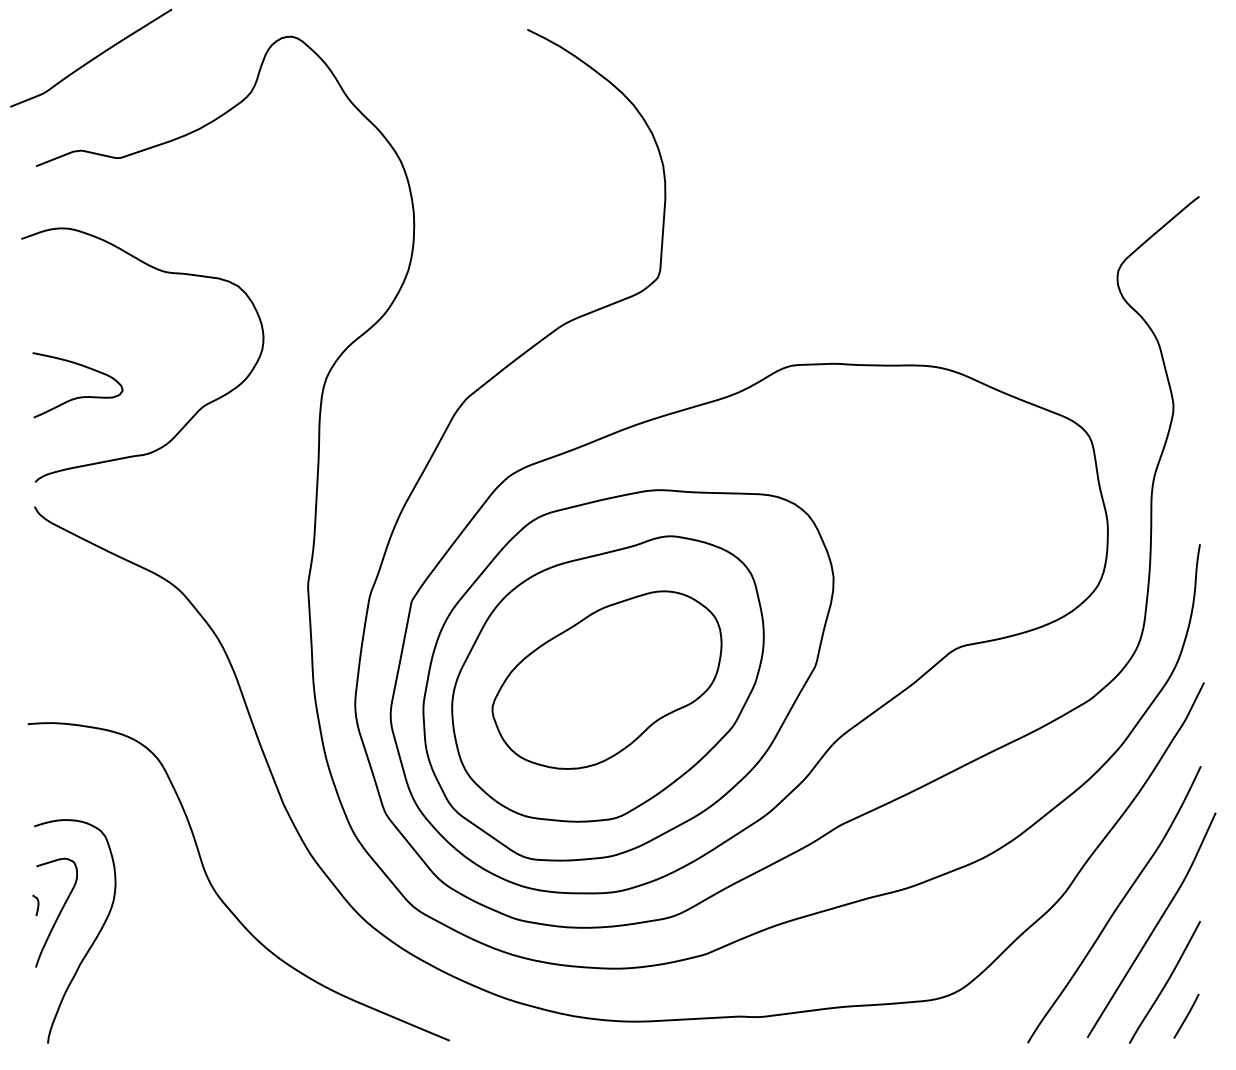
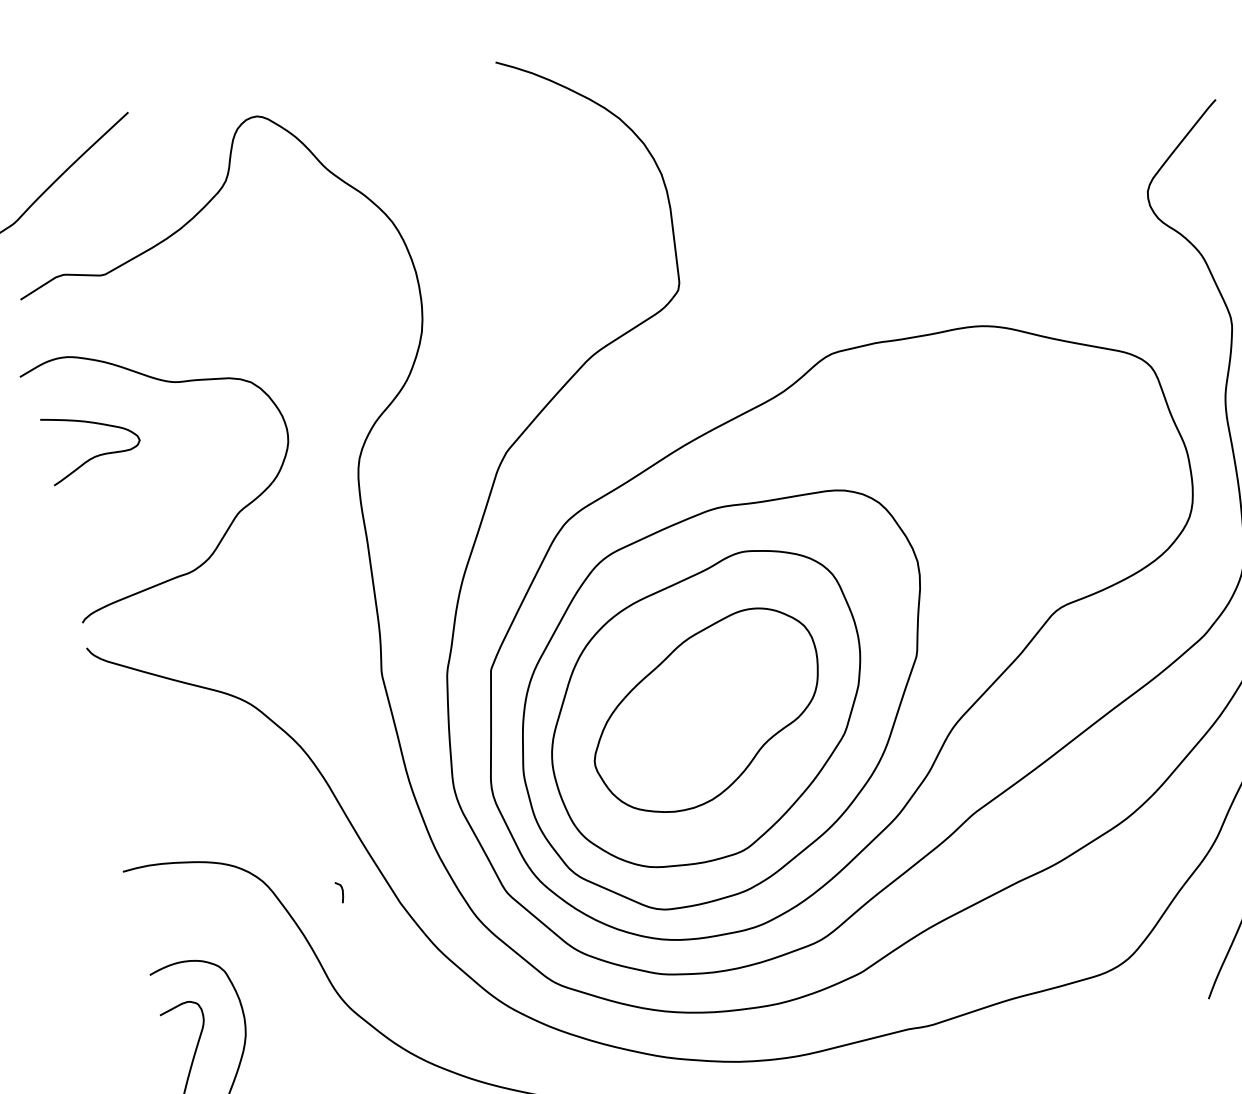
curve: (78, 396) -> (95, 455), moved
curve: (37, 905) -> (341, 892), moved

